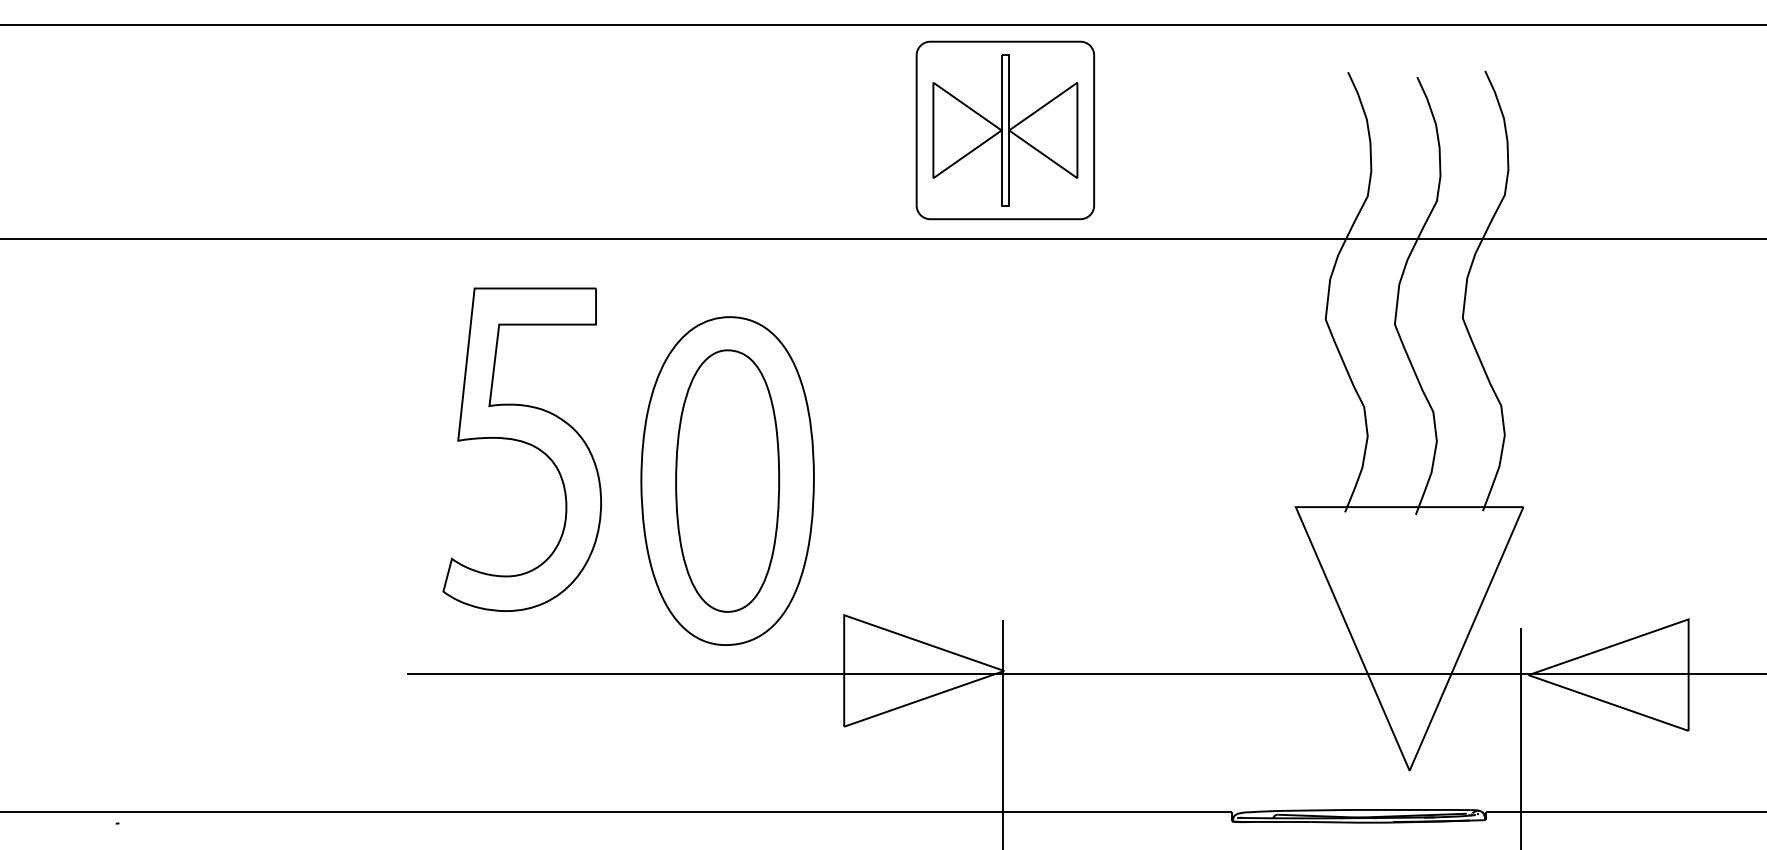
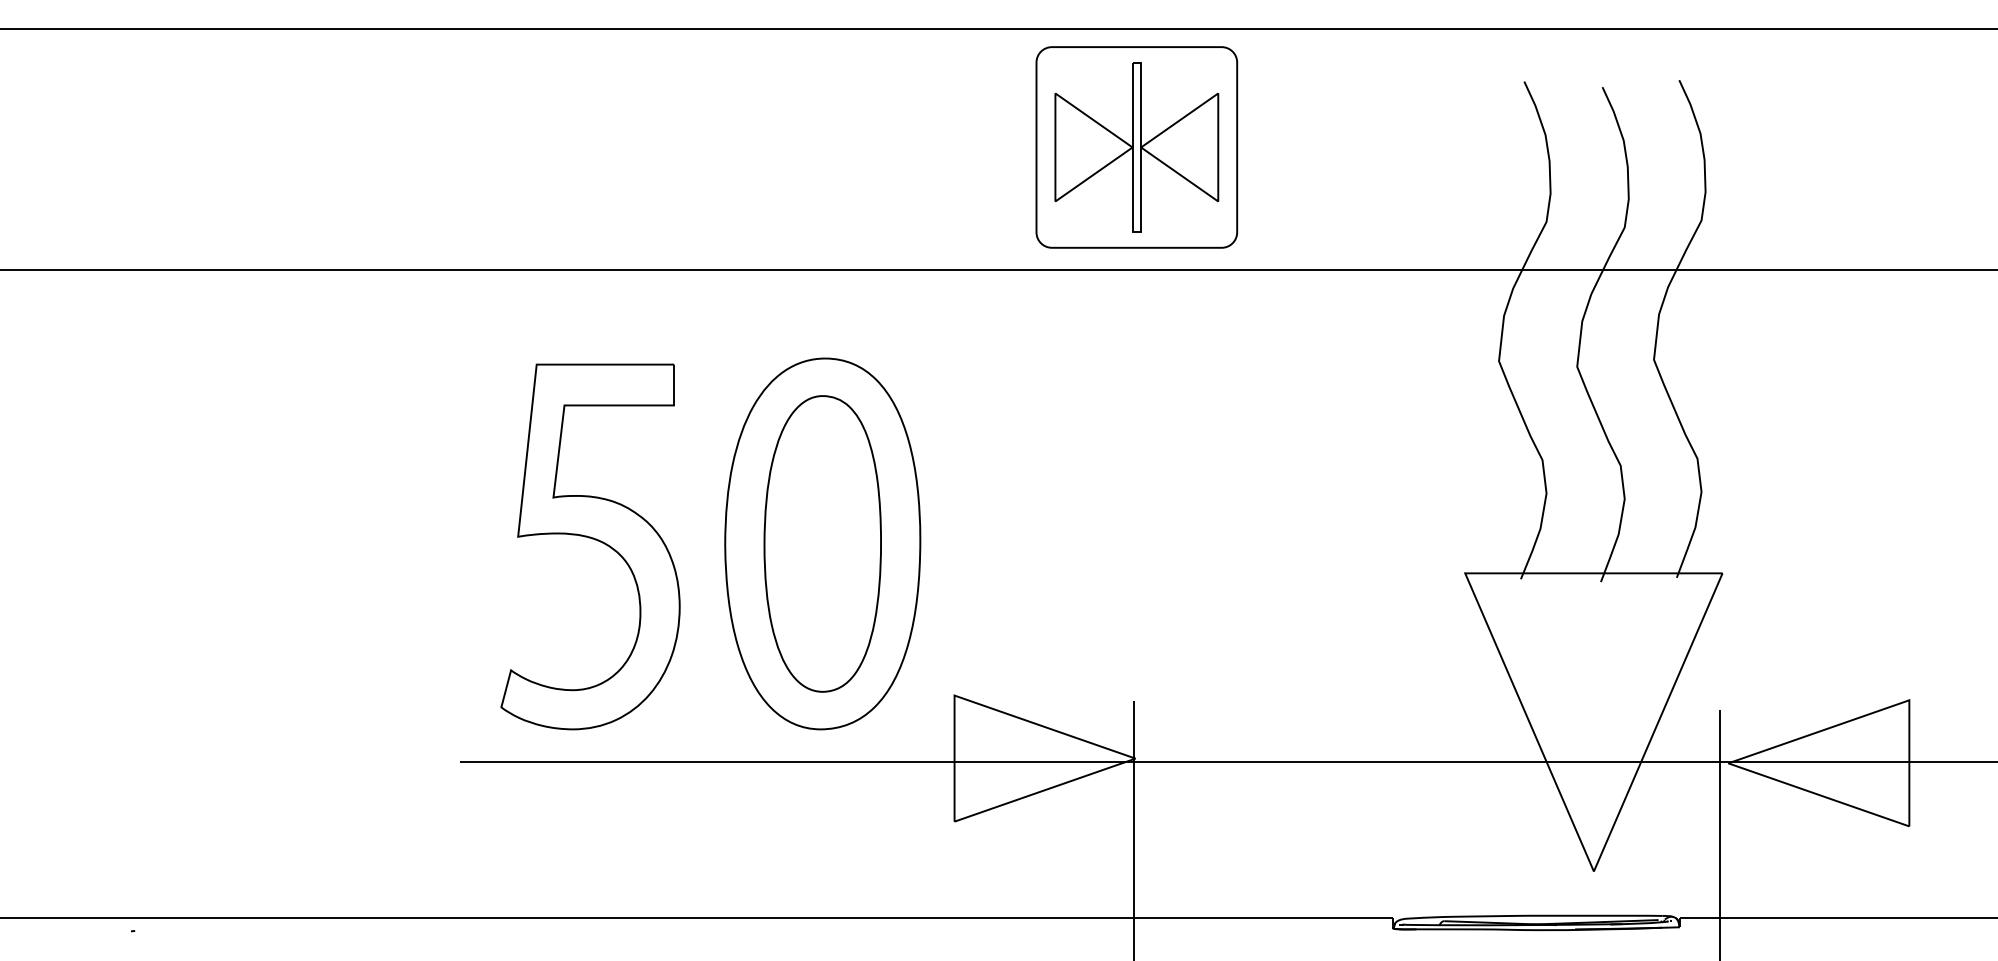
part: (524, 443) -> (593, 539), moved

